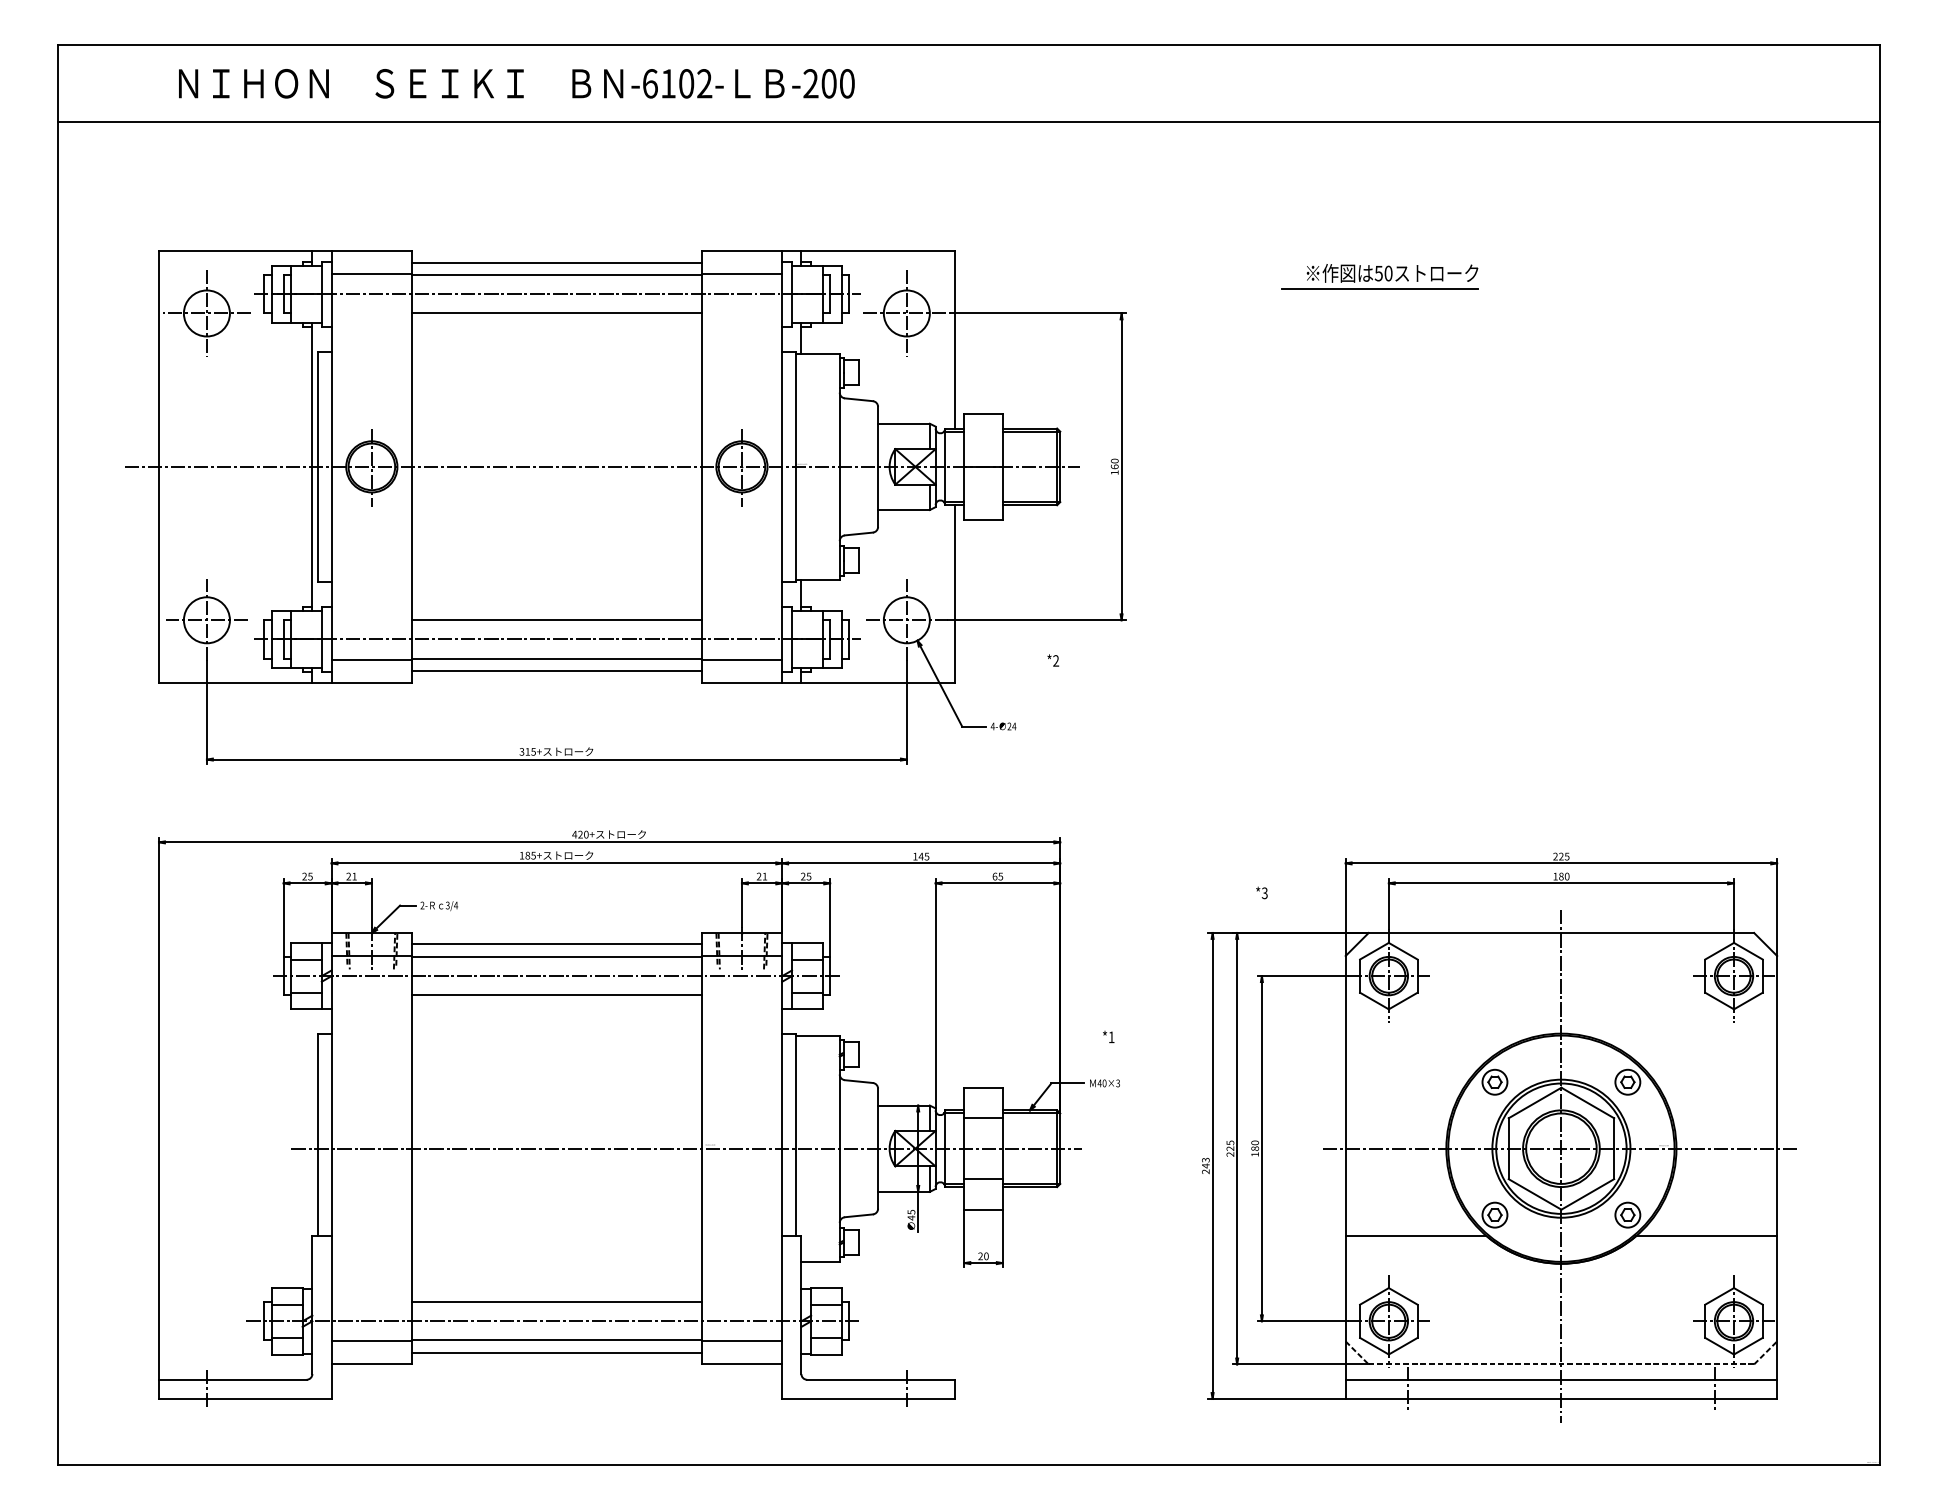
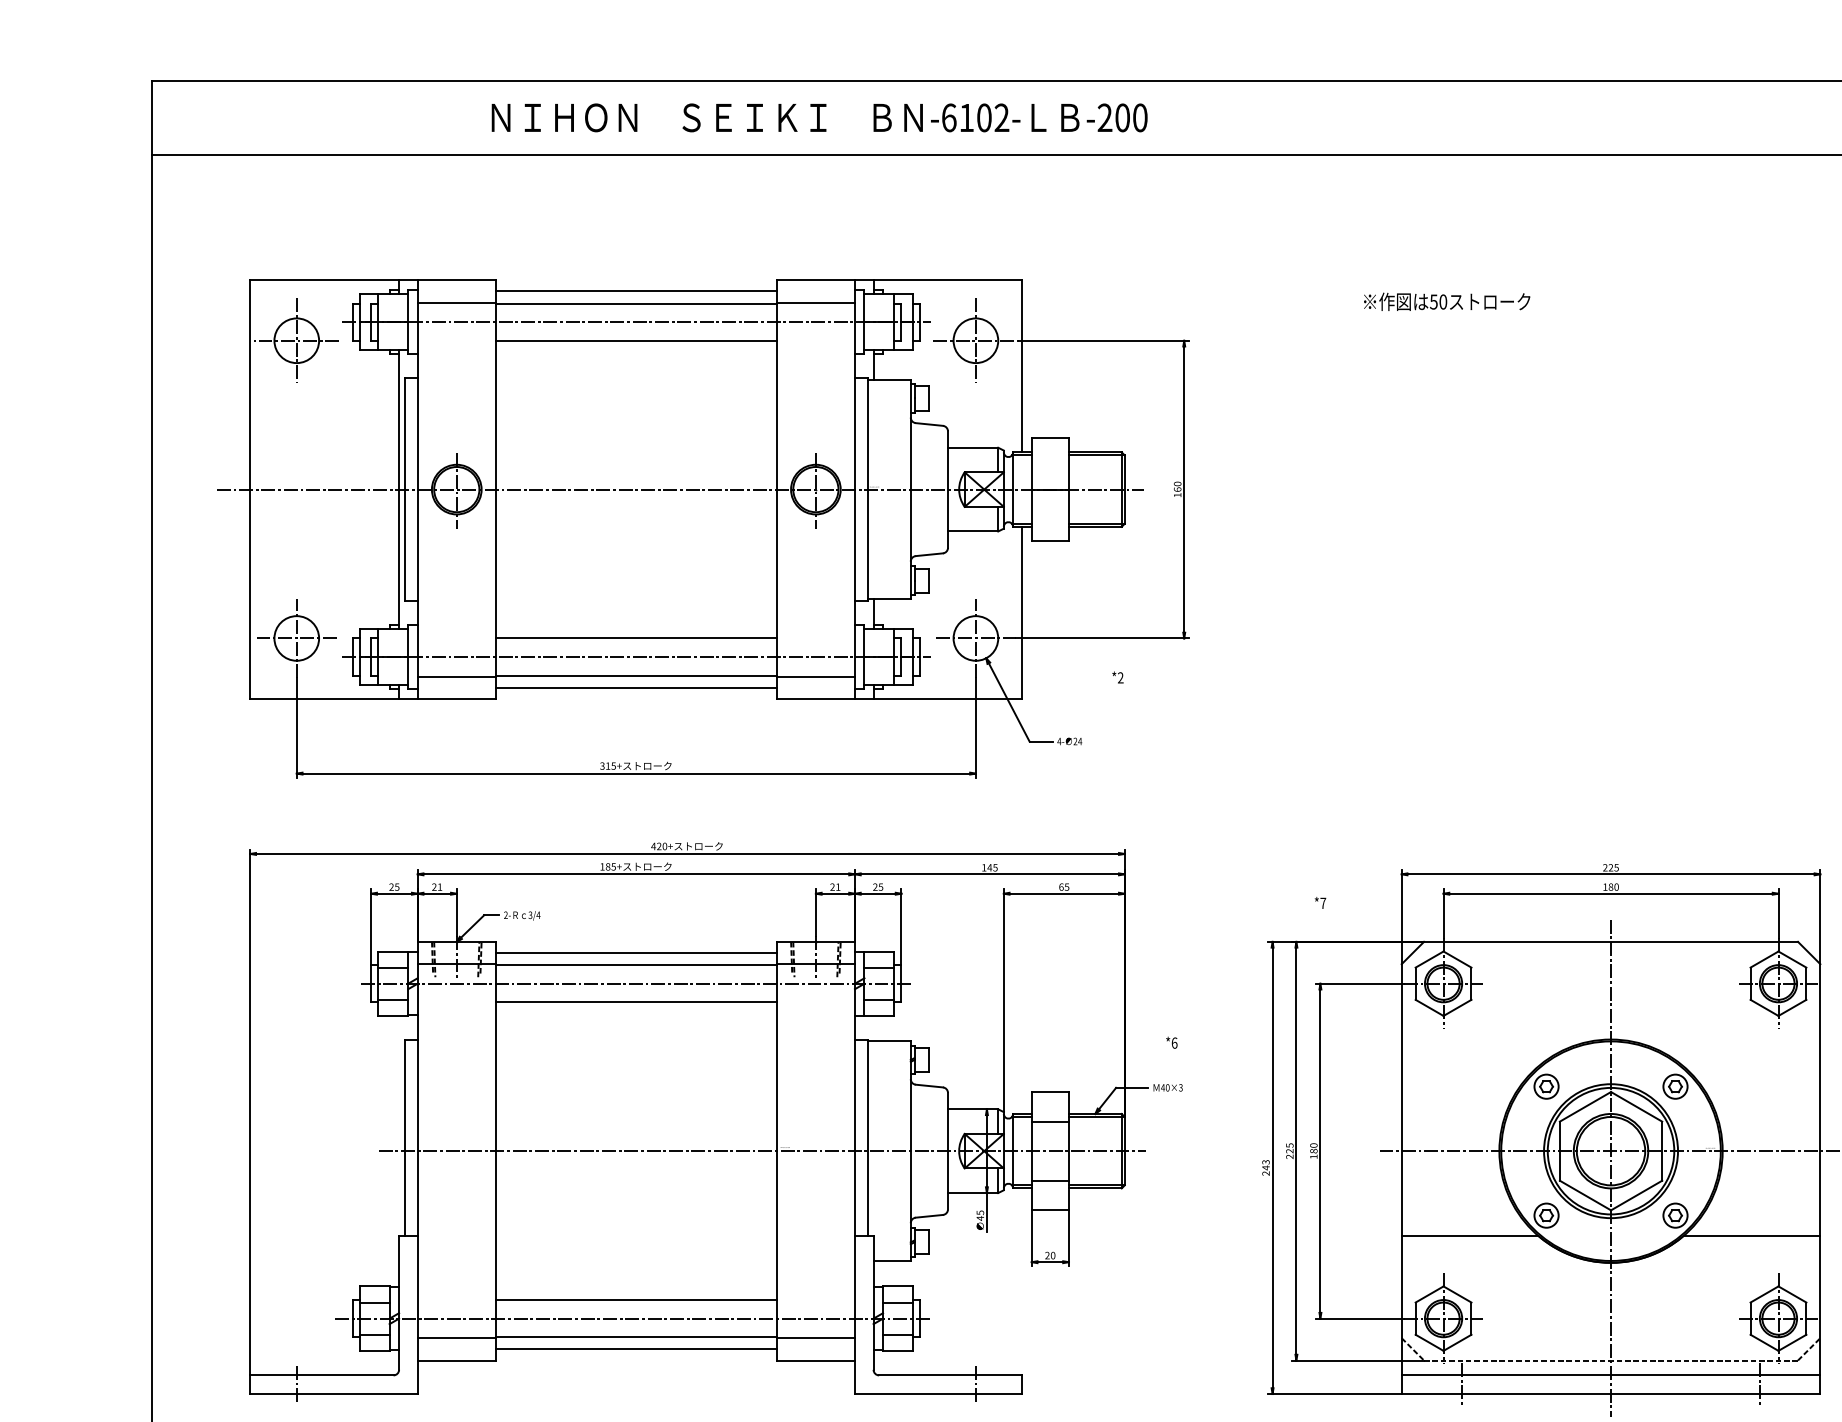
text: (516, 83) -> (819, 117), moved
line: (1380, 288) -> (1435, 316), removed
text: (1264, 893) -> (1322, 903), *3 -> *7
text: (1111, 1037) -> (1174, 1043), *1 -> *6

